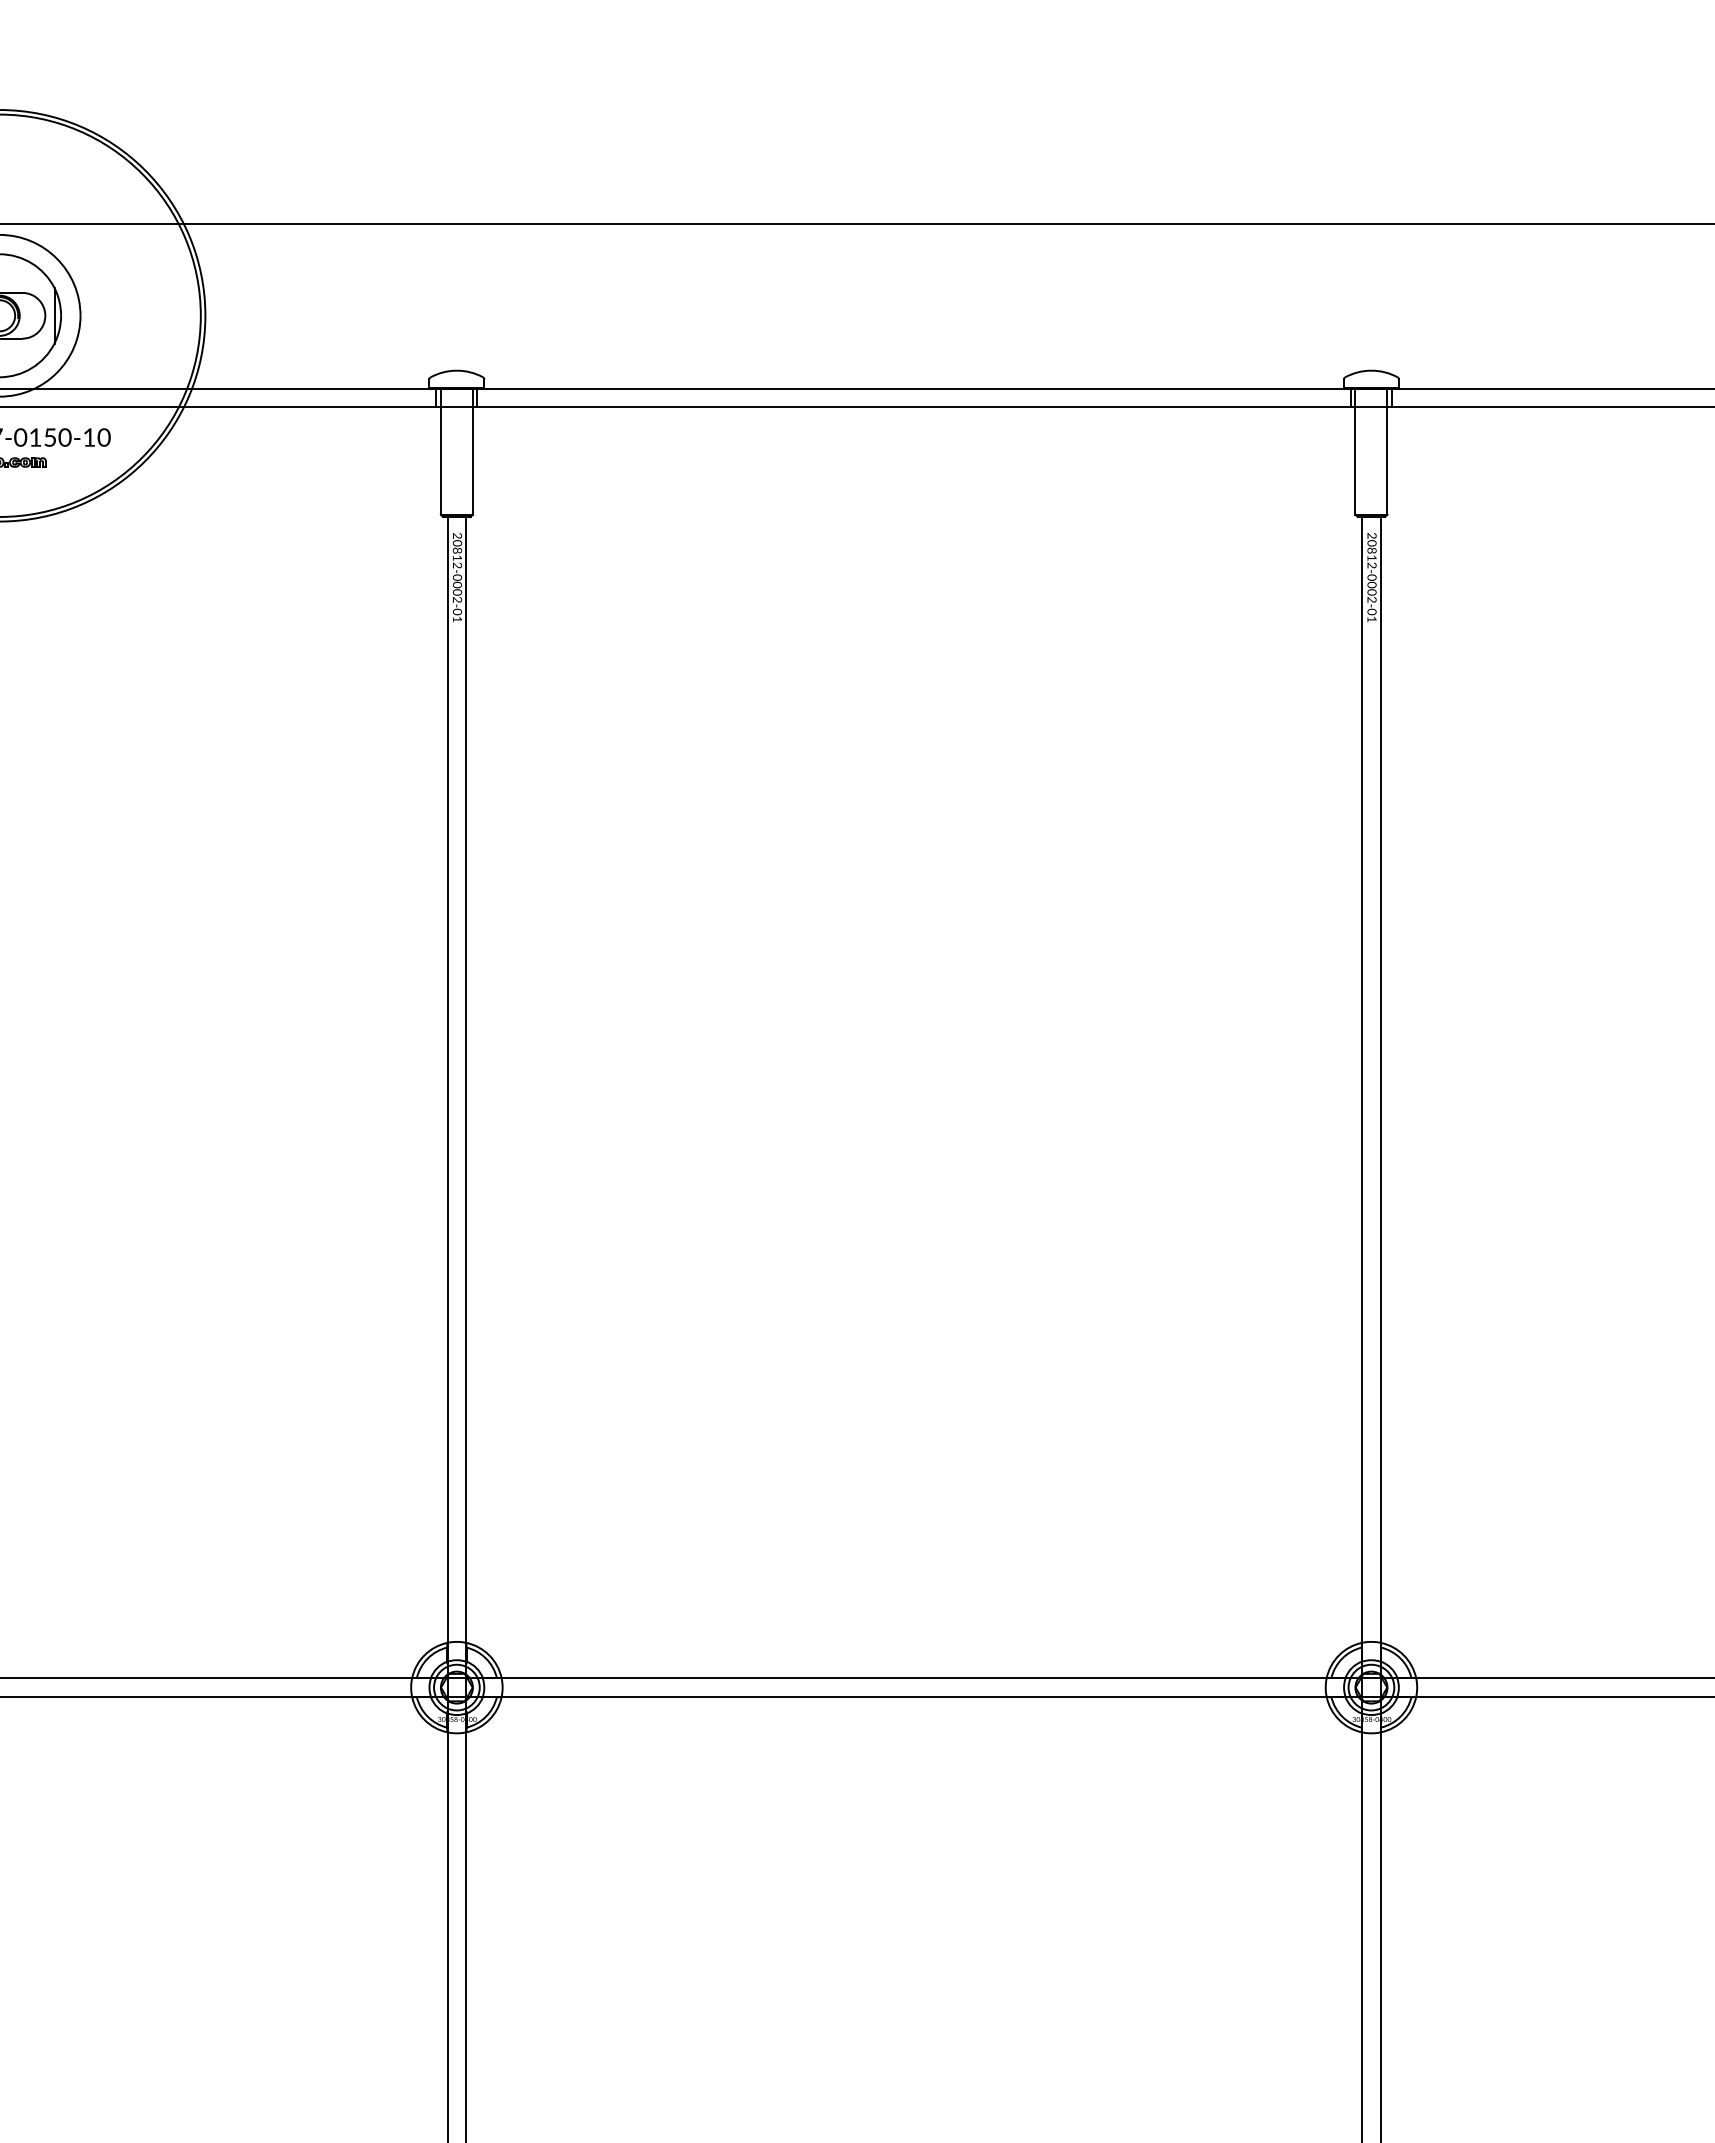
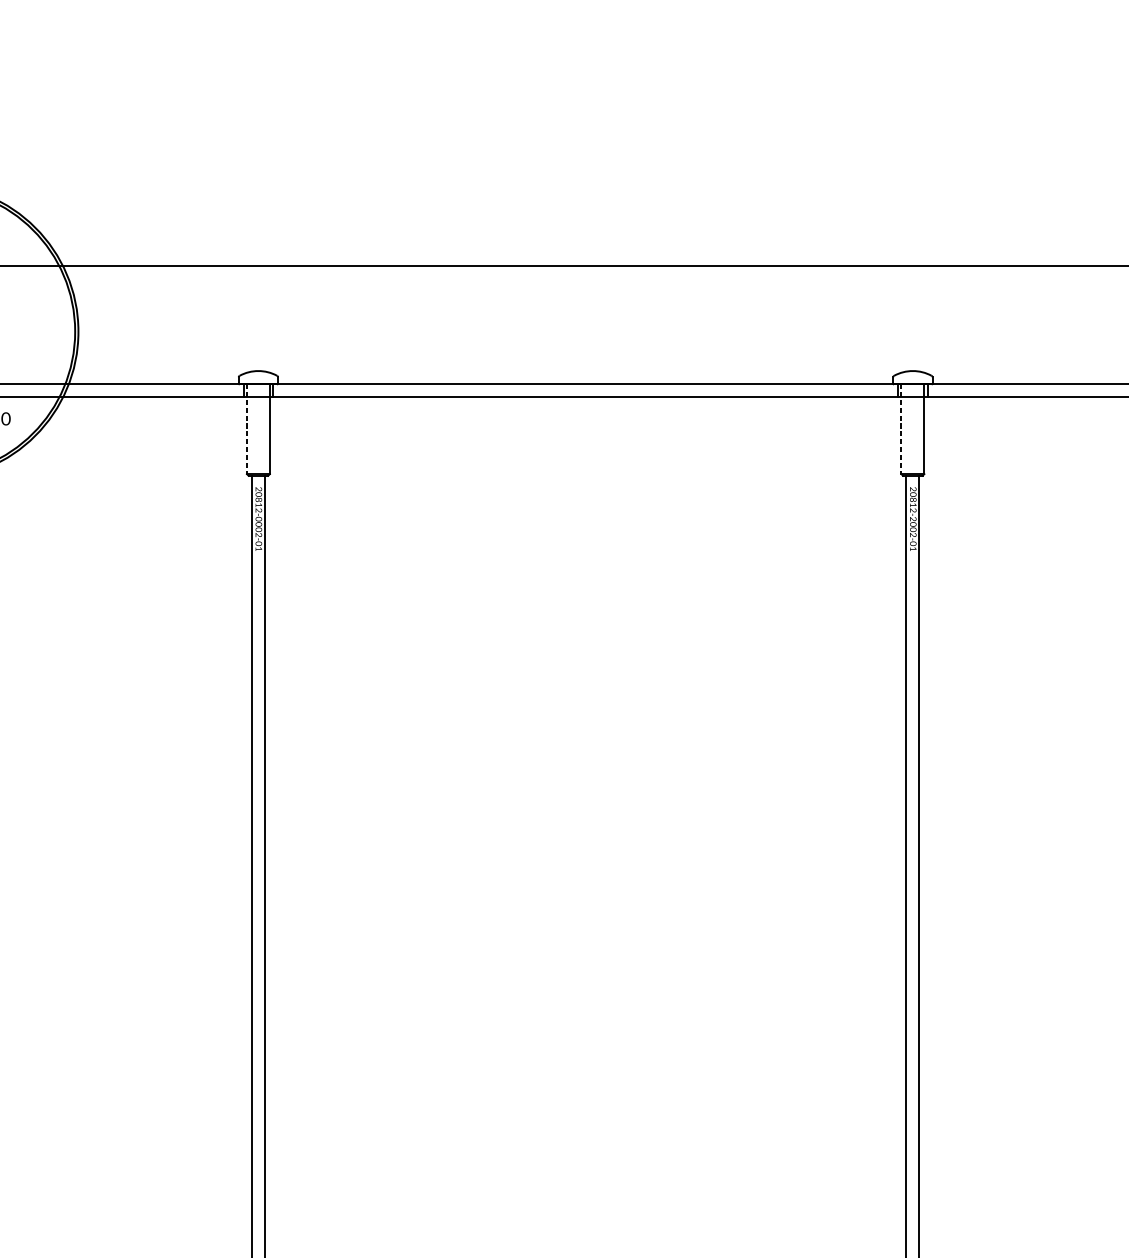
line: (440, 451) -> (246, 428), solid -> dashed
line: (1355, 451) -> (901, 428), solid -> dashed
text: (1370, 577) -> (912, 519), 20812-0002-01 -> 20812-2002-01

